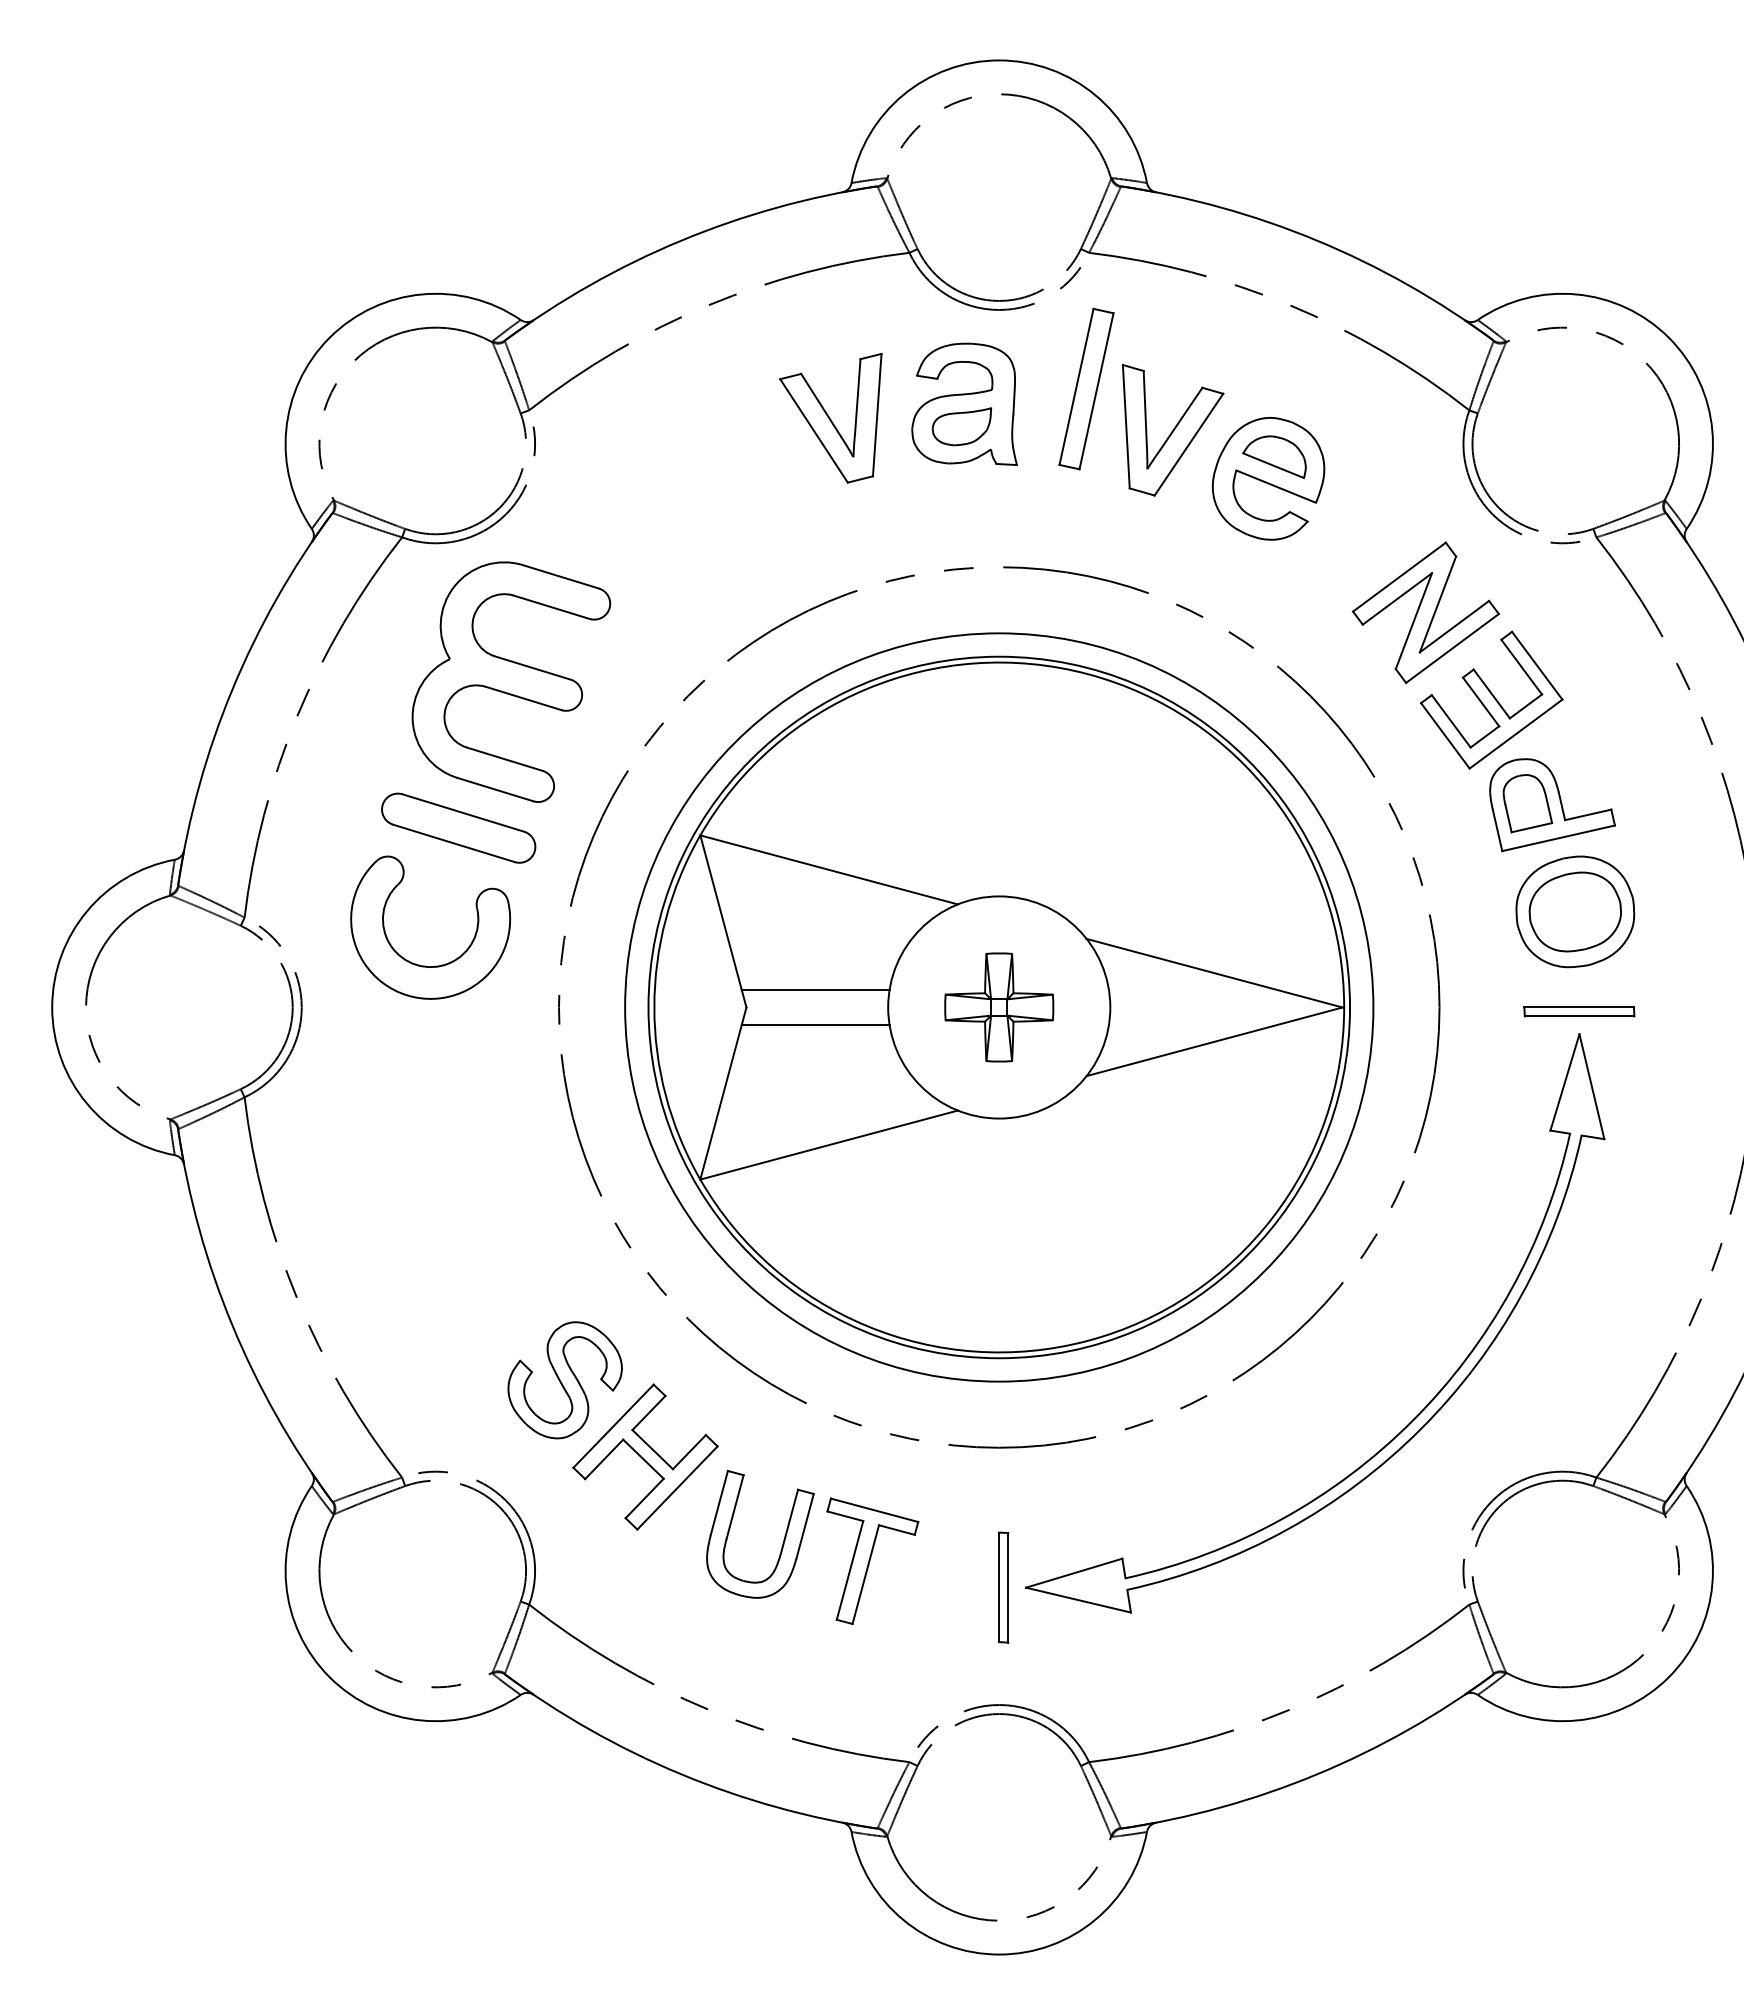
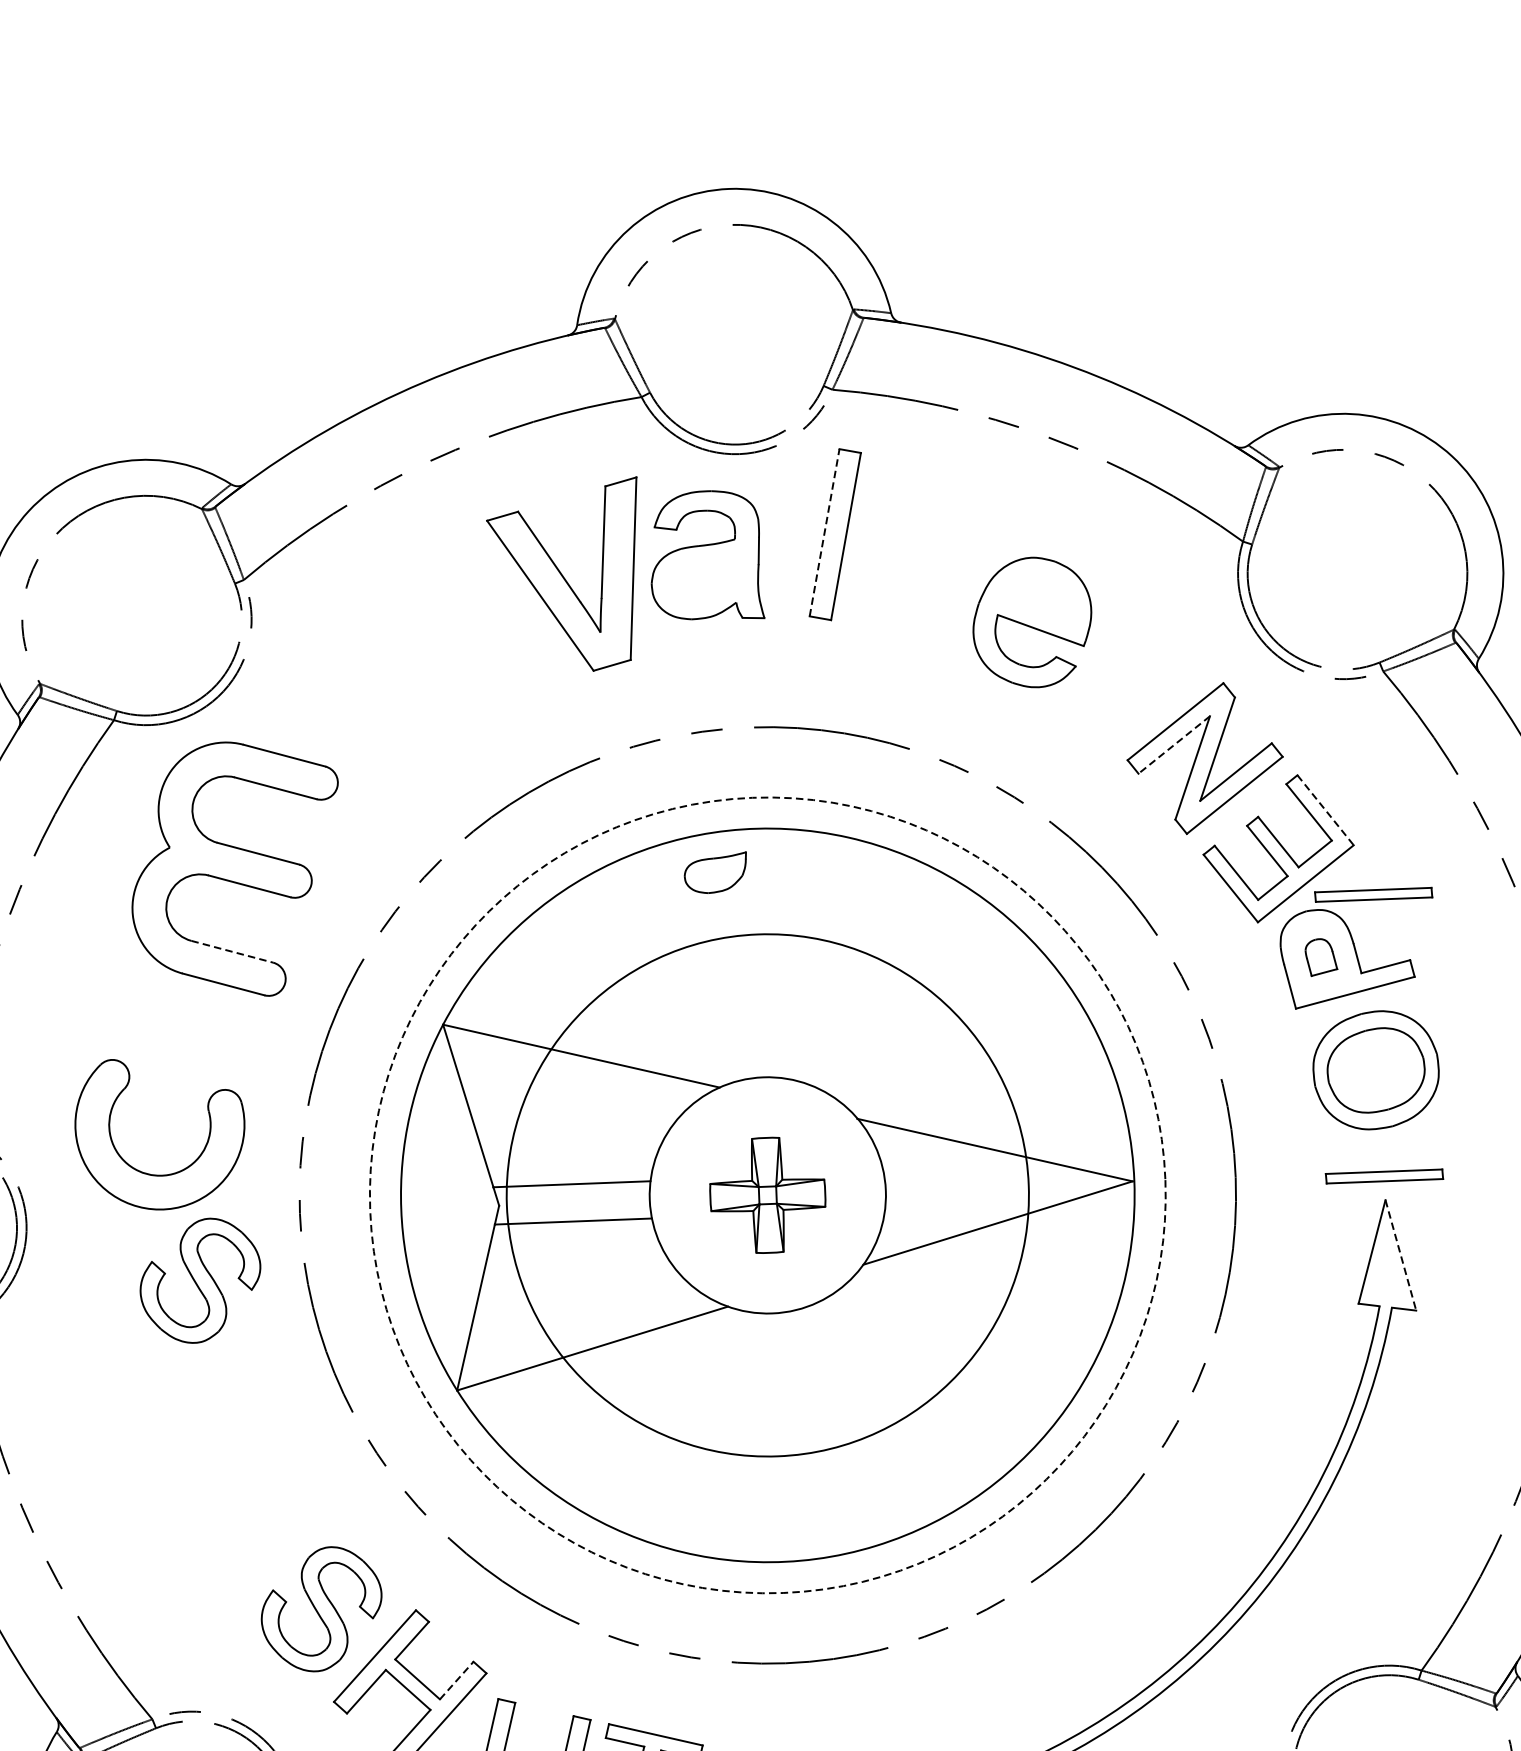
line: (1076, 386) -> (824, 532), solid -> dashed
part: (830, 418) -> (564, 576), size x1.4
part: (961, 426) -> (715, 872), moved
part: (1172, 430) -> (928, 575), removed
part: (1274, 456) -> (1037, 598), removed
line: (1397, 599) -> (1174, 745), solid -> dashed
line: (1537, 666) -> (1325, 811), solid -> dashed
part: (1579, 746) -> (1373, 894), added
line: (504, 759) -> (231, 952), solid -> dashed
part: (1527, 803) -> (1320, 957), size x0.6
part: (458, 827) -> (185, 1026), removed
circle: (999, 1007) -> (768, 1195), size x0.7
circle: (999, 1007) -> (768, 1195), solid -> dashed
part: (462, 1067) -> (199, 1281), added
line: (1591, 1086) -> (1400, 1255), solid -> dashed
line: (689, 1452) -> (456, 1680), solid -> dashed

